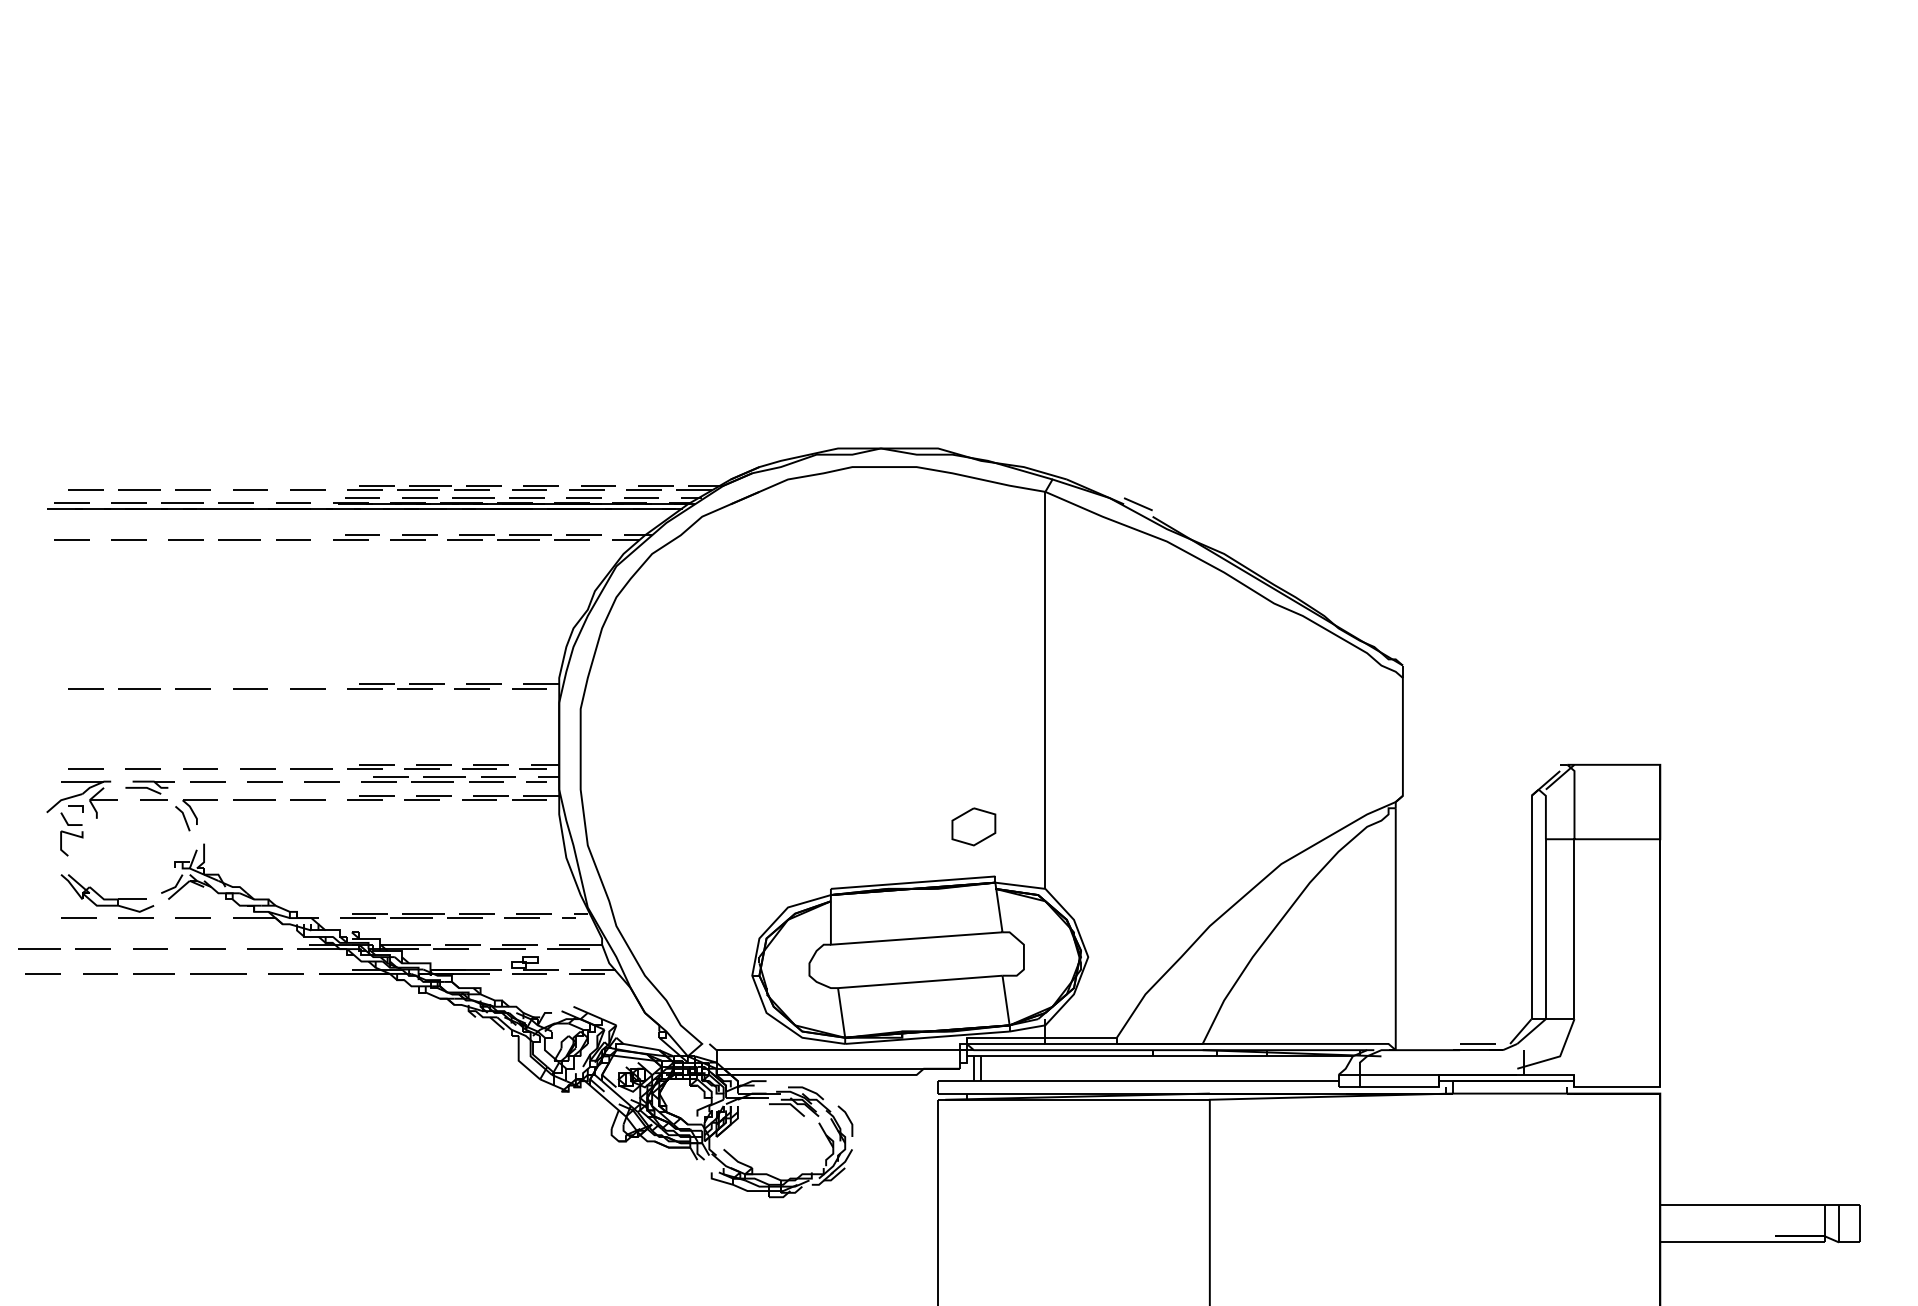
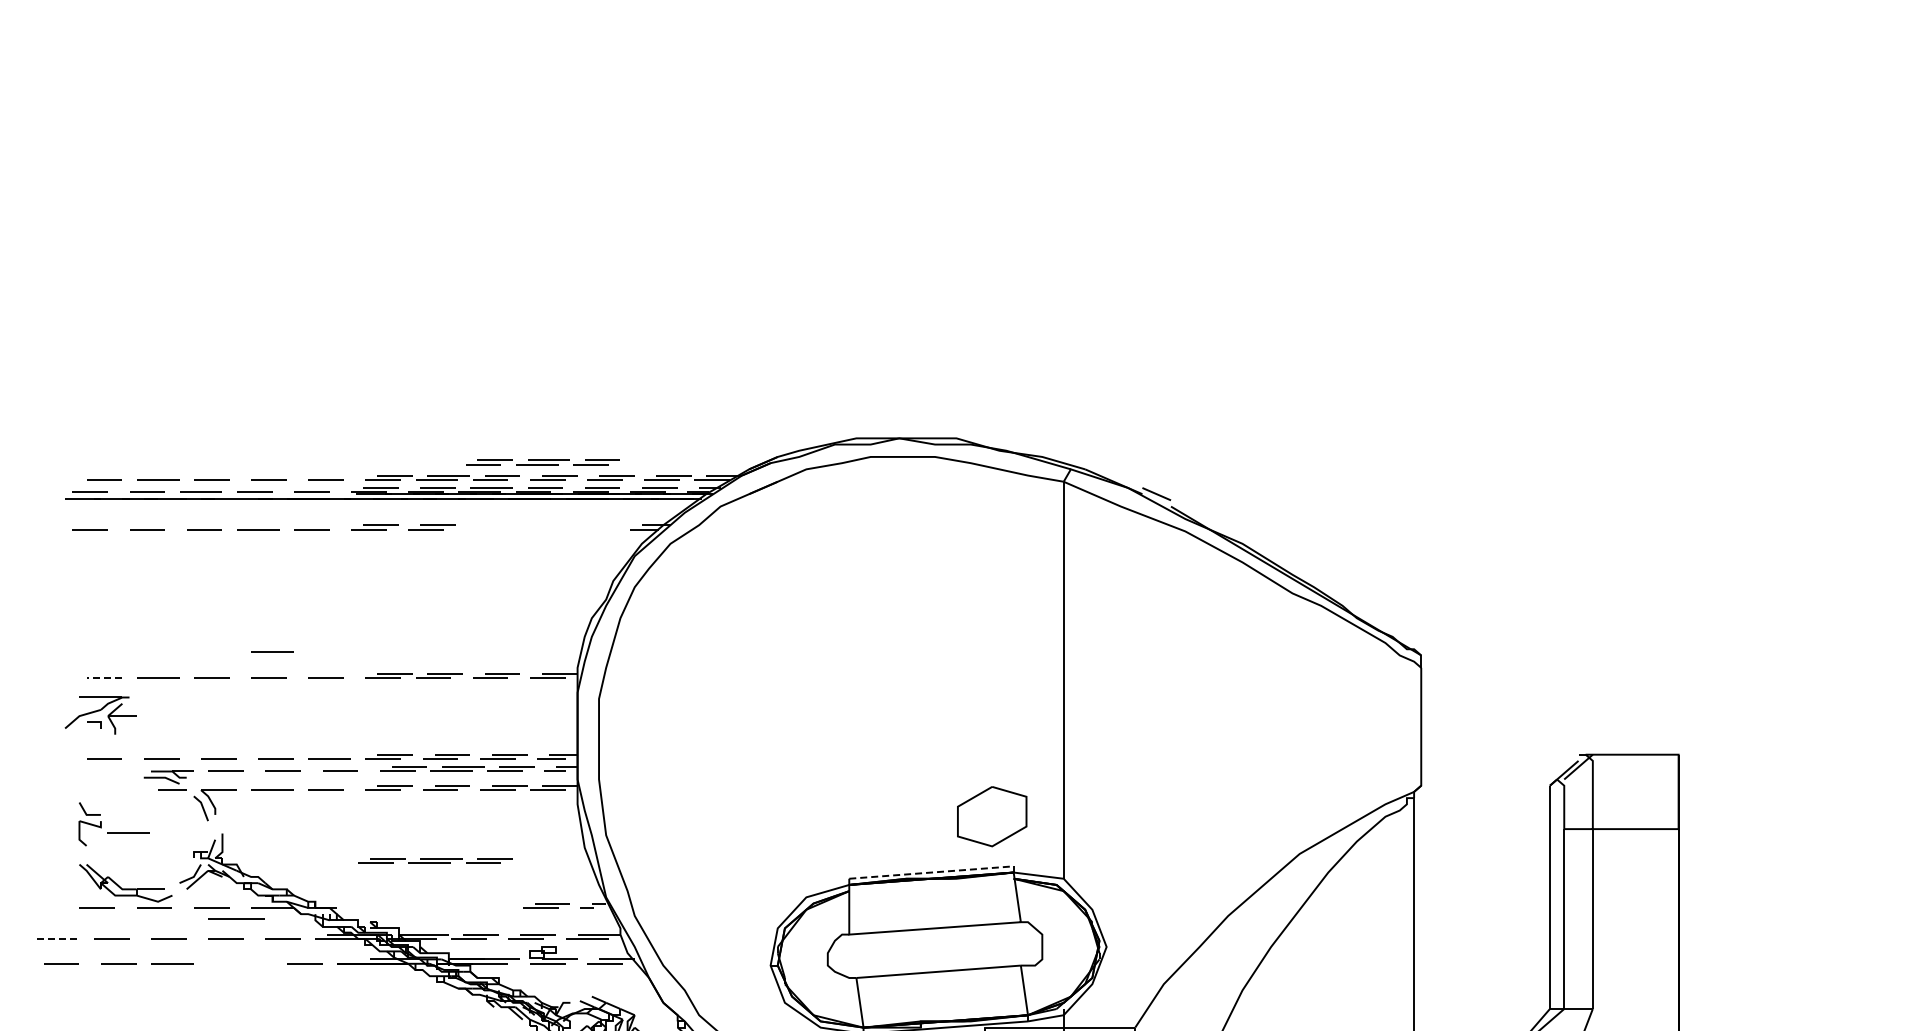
part: (524, 537) -> (542, 462), moved
line: (254, 661) -> (272, 651), added
line: (86, 688) -> (104, 678), solid -> dashed
part: (81, 799) -> (99, 715), moved
part: (973, 826) -> (991, 816), size x1.6
line: (109, 842) -> (127, 832), added
line: (913, 882) -> (931, 872), solid -> dashed
part: (417, 915) -> (435, 860), moved
line: (40, 949) -> (58, 939), solid -> dashed
line: (218, 973) -> (236, 918), moved

